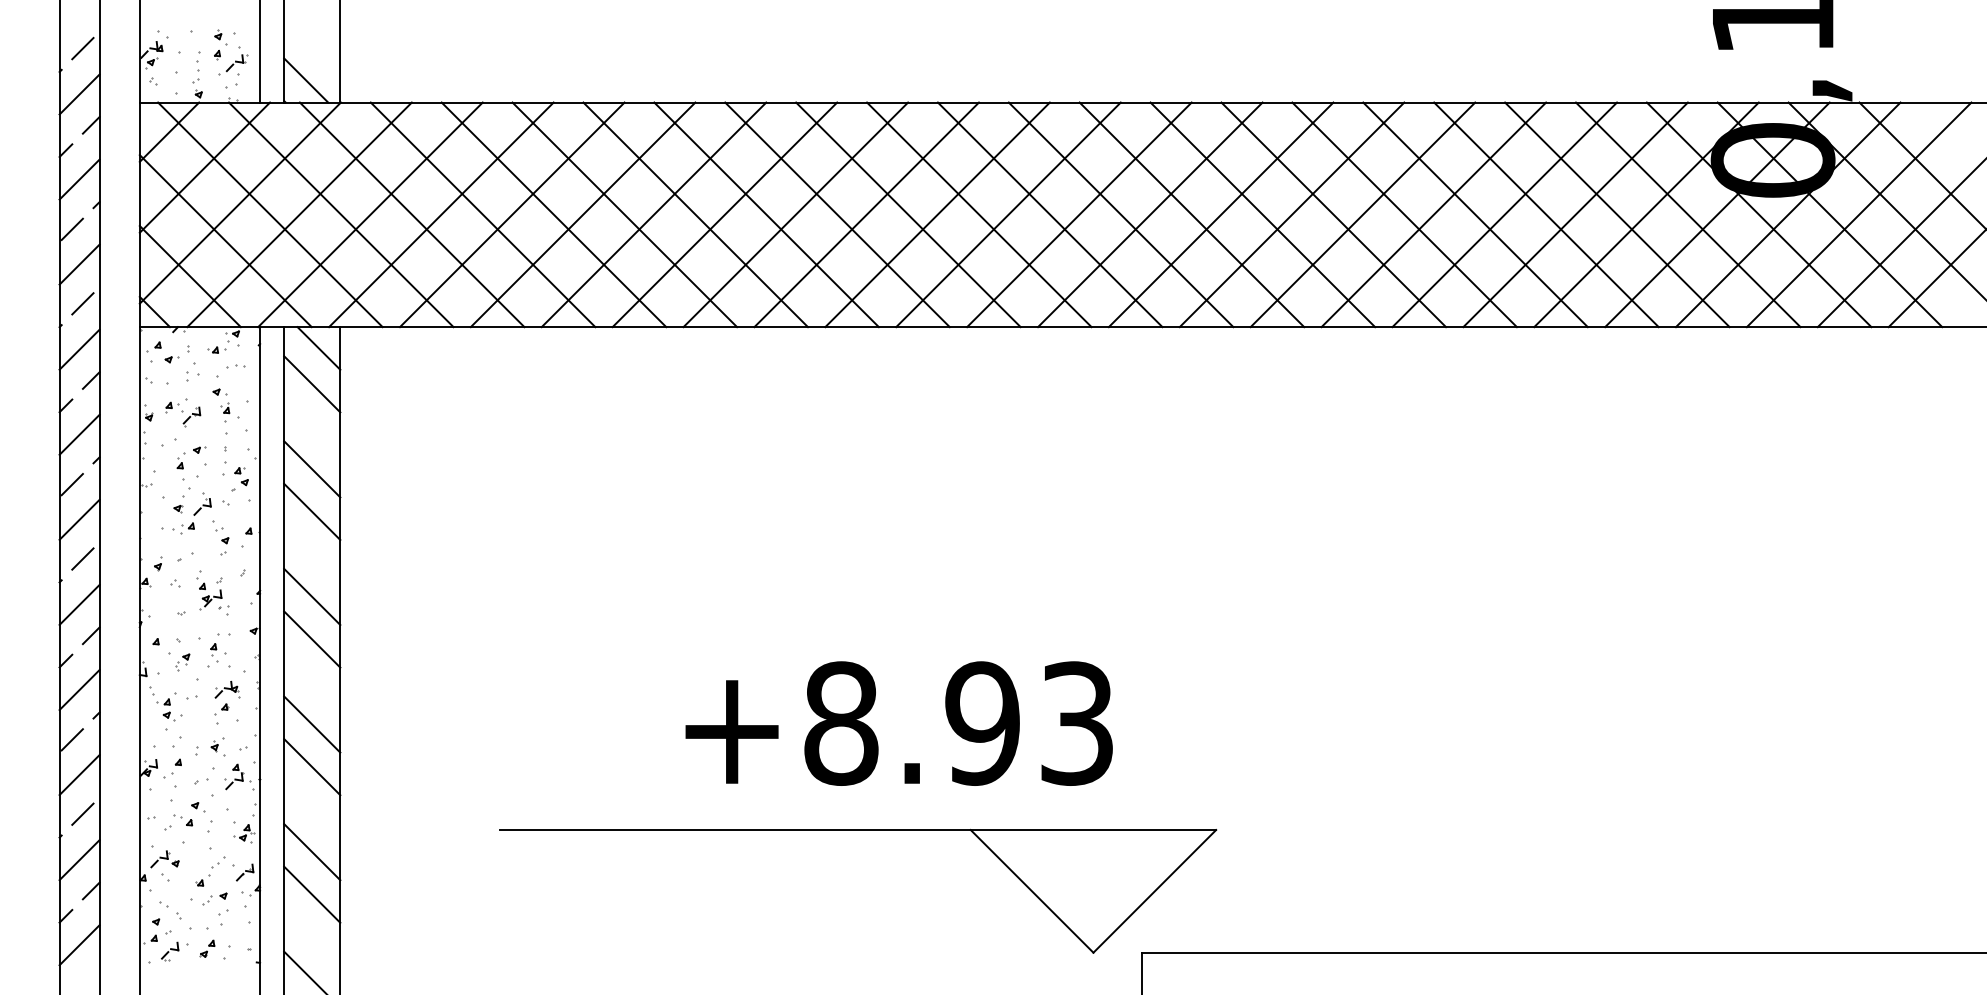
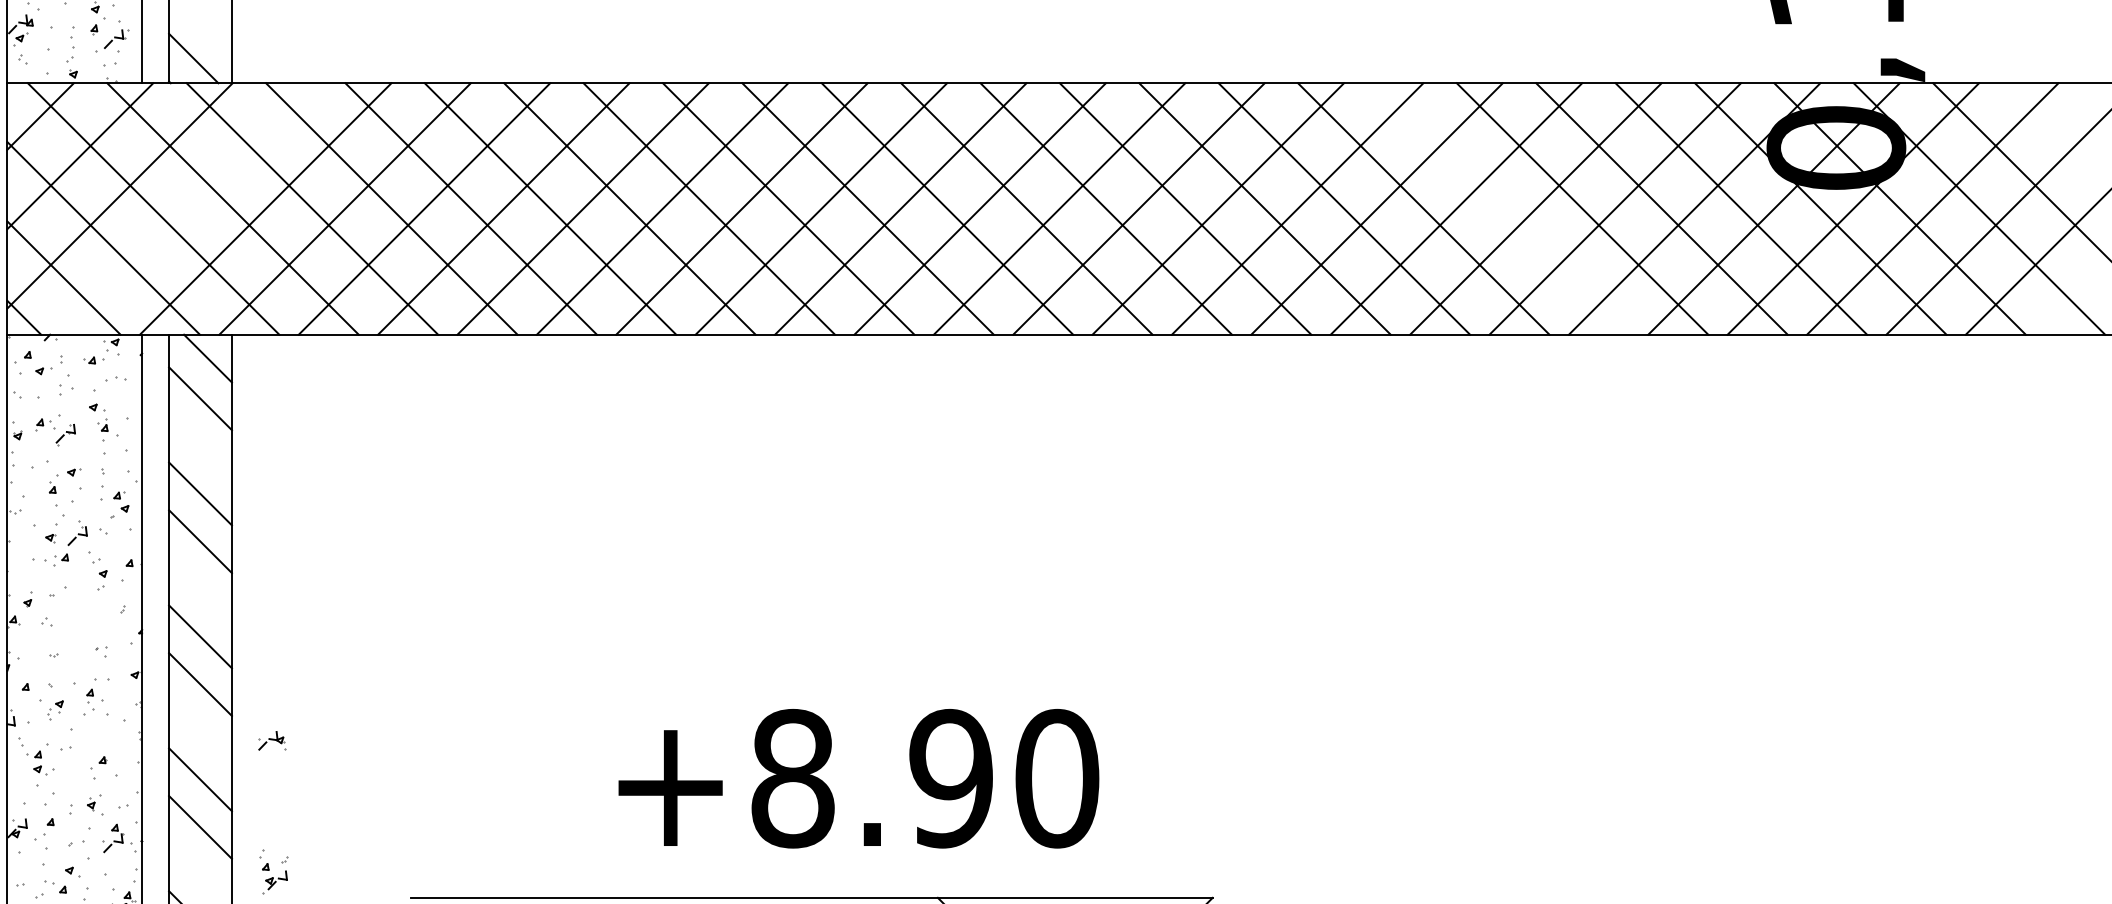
line: (299, 214) -> (186, 208), removed
line: (1475, 214) -> (1503, 208), removed
part: (209, 590) -> (273, 871), moved
part: (227, 689) -> (272, 740), moved
text: (1077, 723) -> (1057, 778), +8.93 -> +8.90

